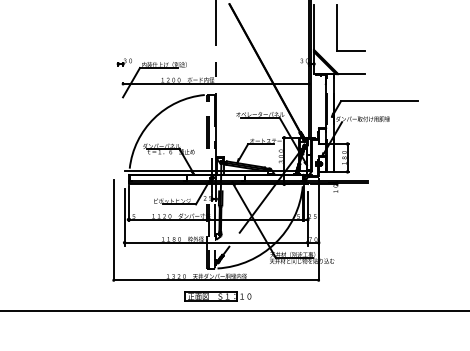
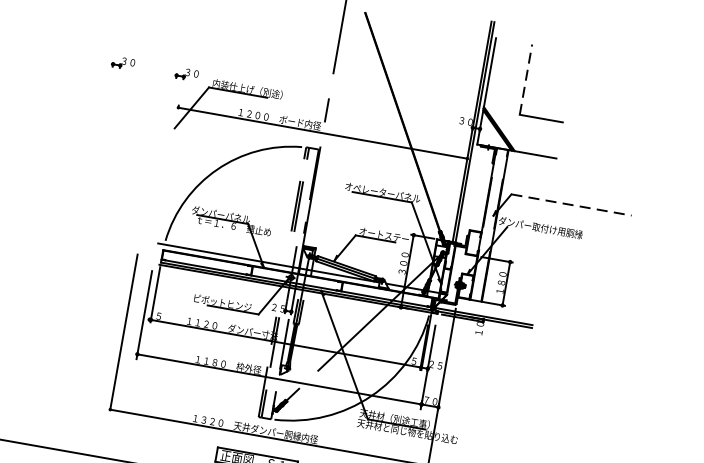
line: (337, 28) -> (526, 80), solid -> dashed
part: (82, 62) -> (121, 63), added
line: (379, 101) -> (571, 204), solid -> dashed

